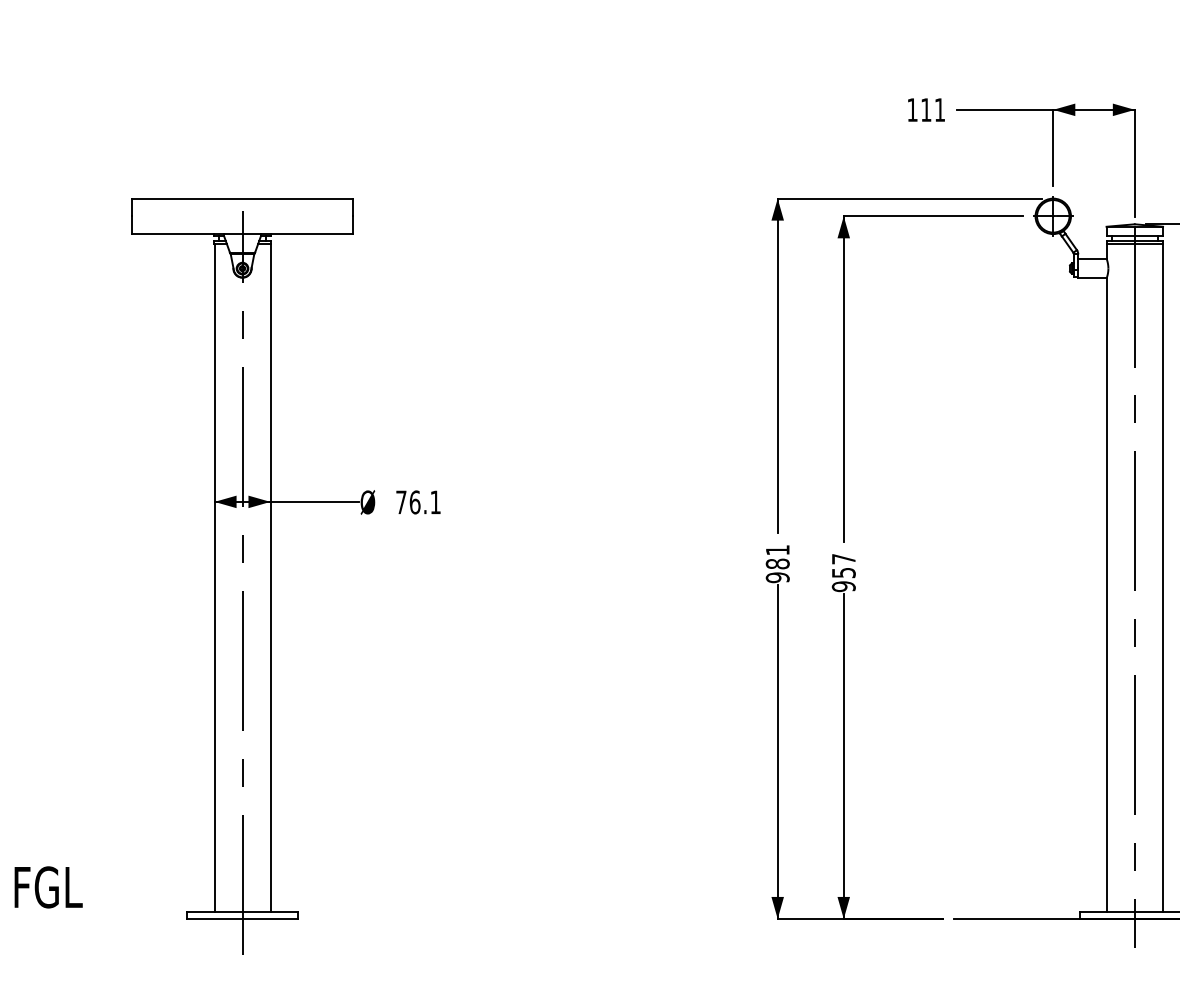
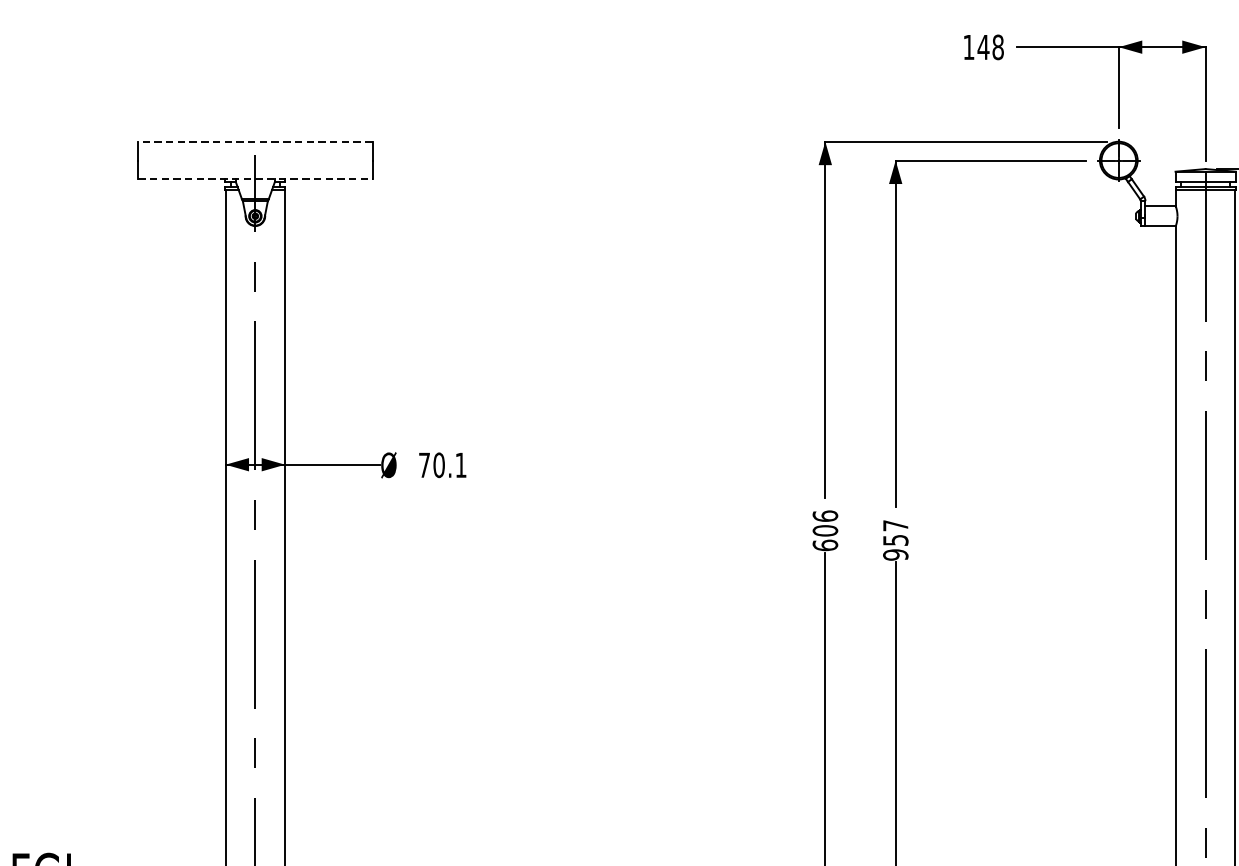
text: (932, 110) -> (990, 47), 111 -> 148
line: (242, 198) -> (255, 141), solid -> dashed
line: (243, 234) -> (256, 179), solid -> dashed
text: (414, 502) -> (438, 465), 76.1 -> 70.1
text: (777, 563) -> (825, 530), 981 -> 606

